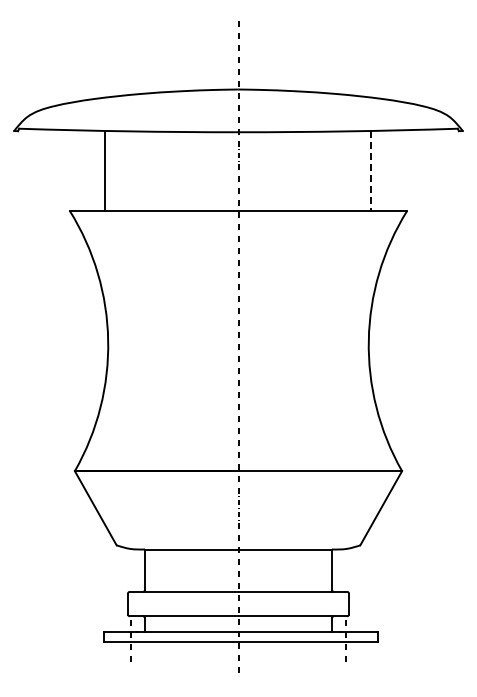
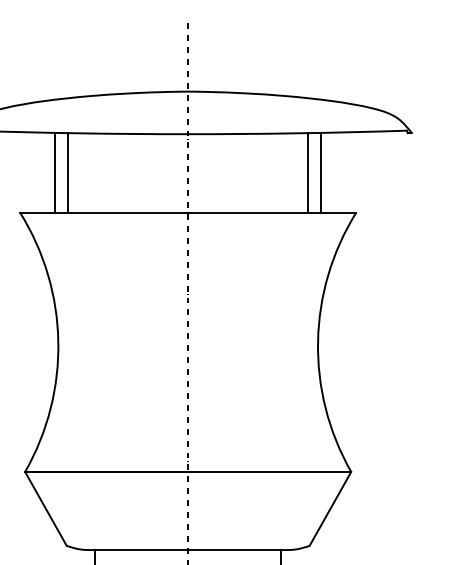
line: (117, 170) -> (67, 172), added
line: (359, 170) -> (308, 172), added
line: (371, 170) -> (320, 172), dashed -> solid

